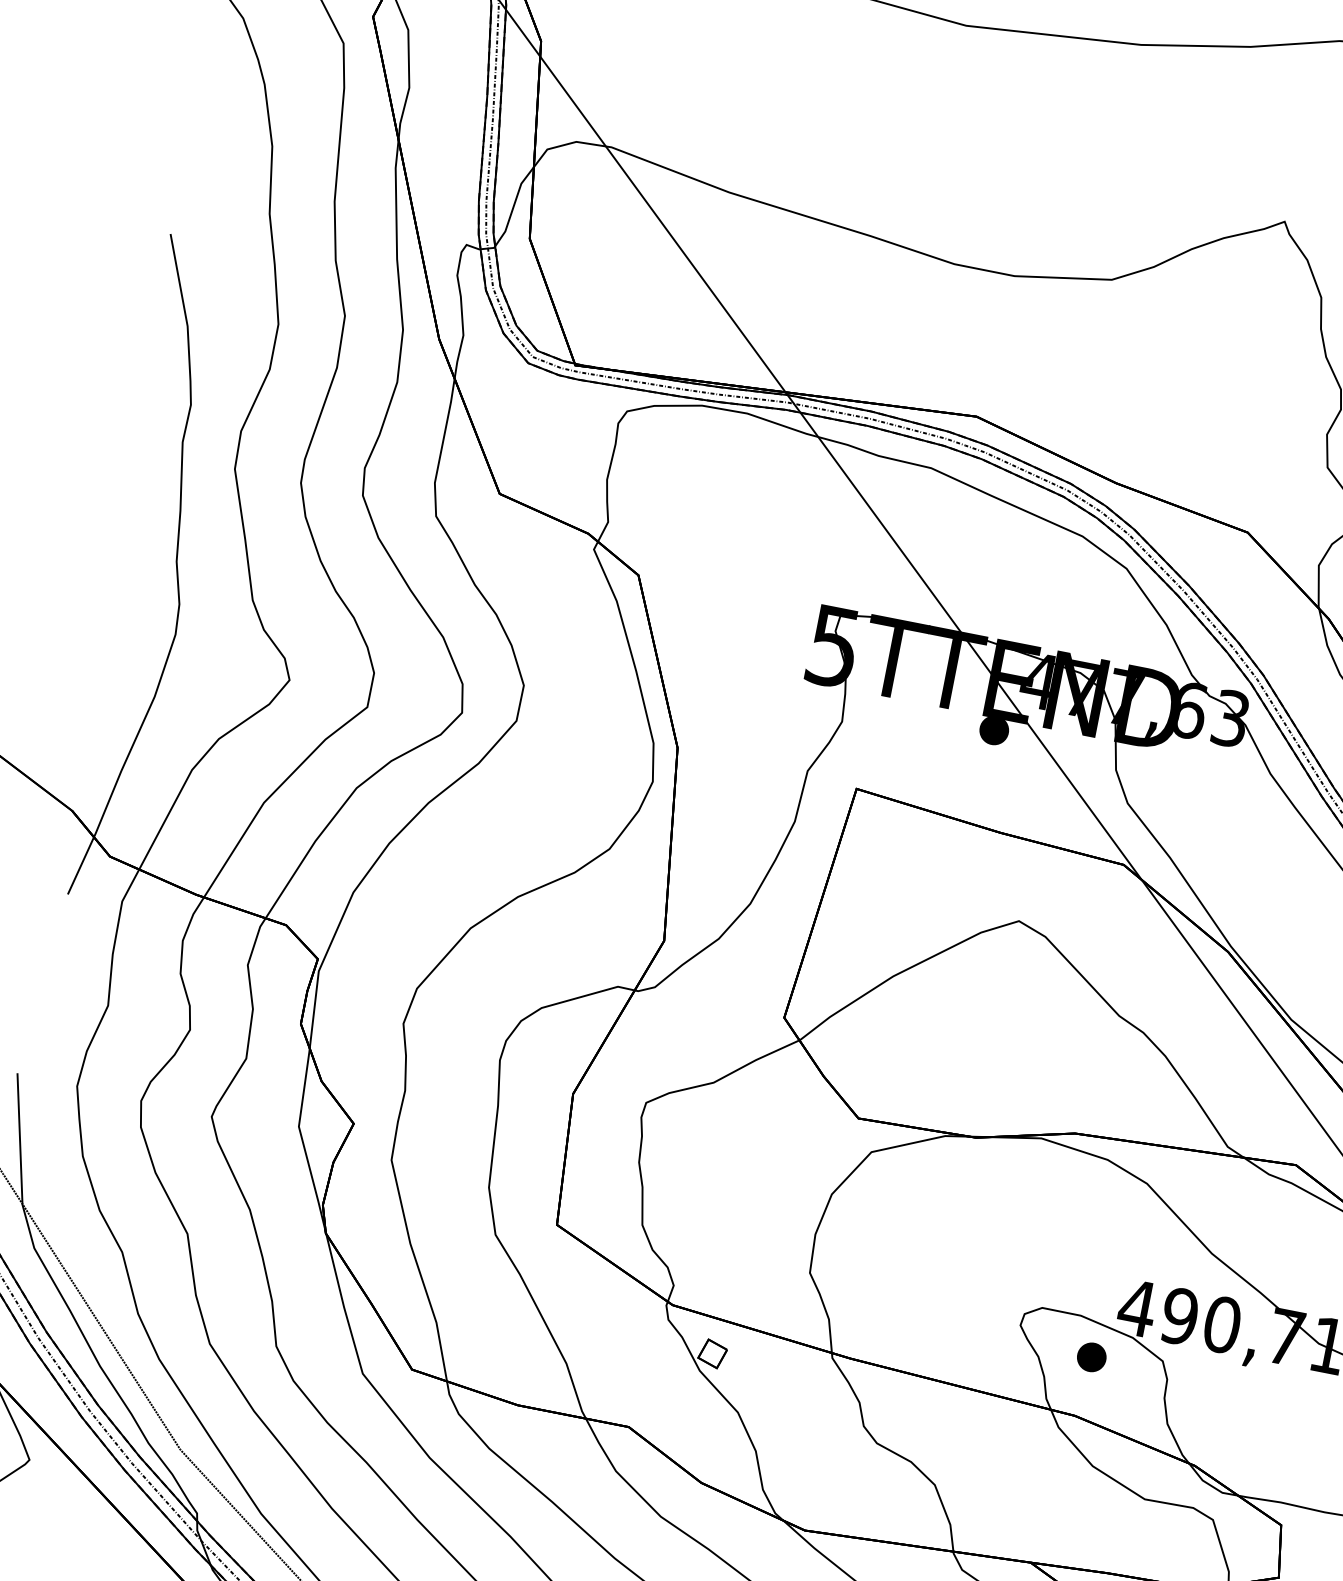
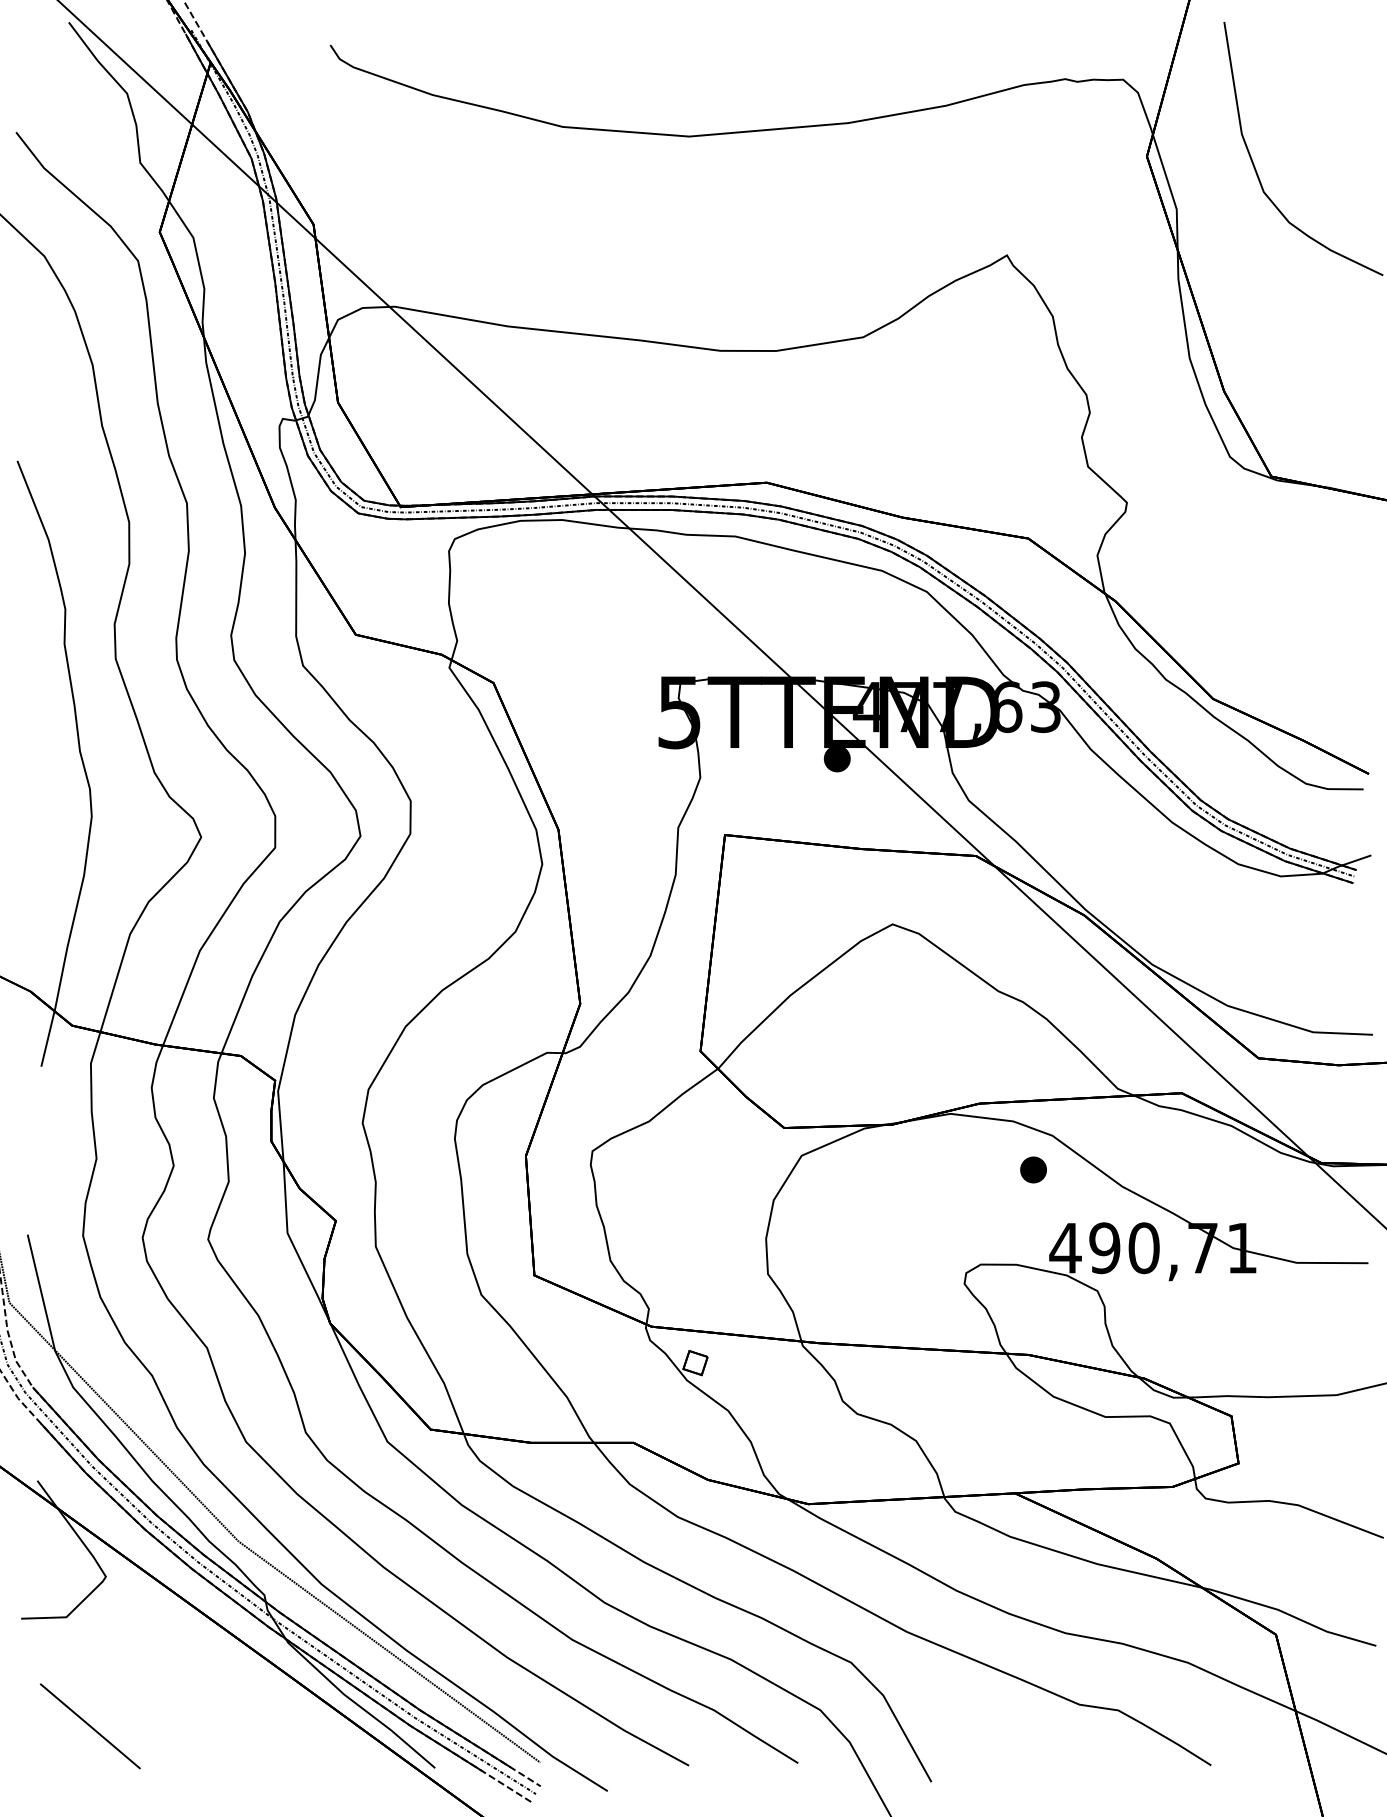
part: (1091, 1356) -> (1033, 1169), moved

